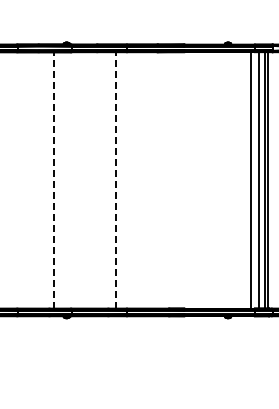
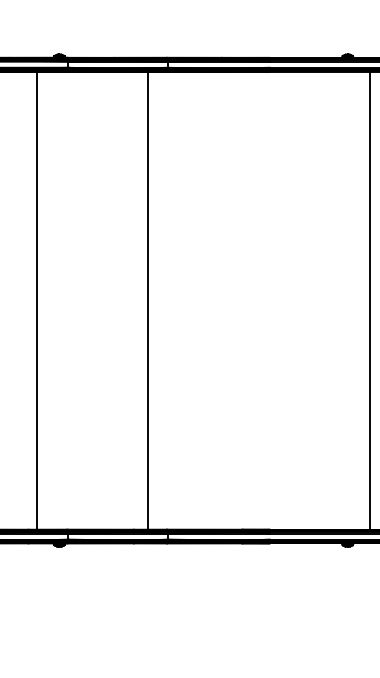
line: (54, 179) -> (37, 299), dashed -> solid
line: (116, 179) -> (148, 299), dashed -> solid
line: (240, 180) -> (369, 300), added

